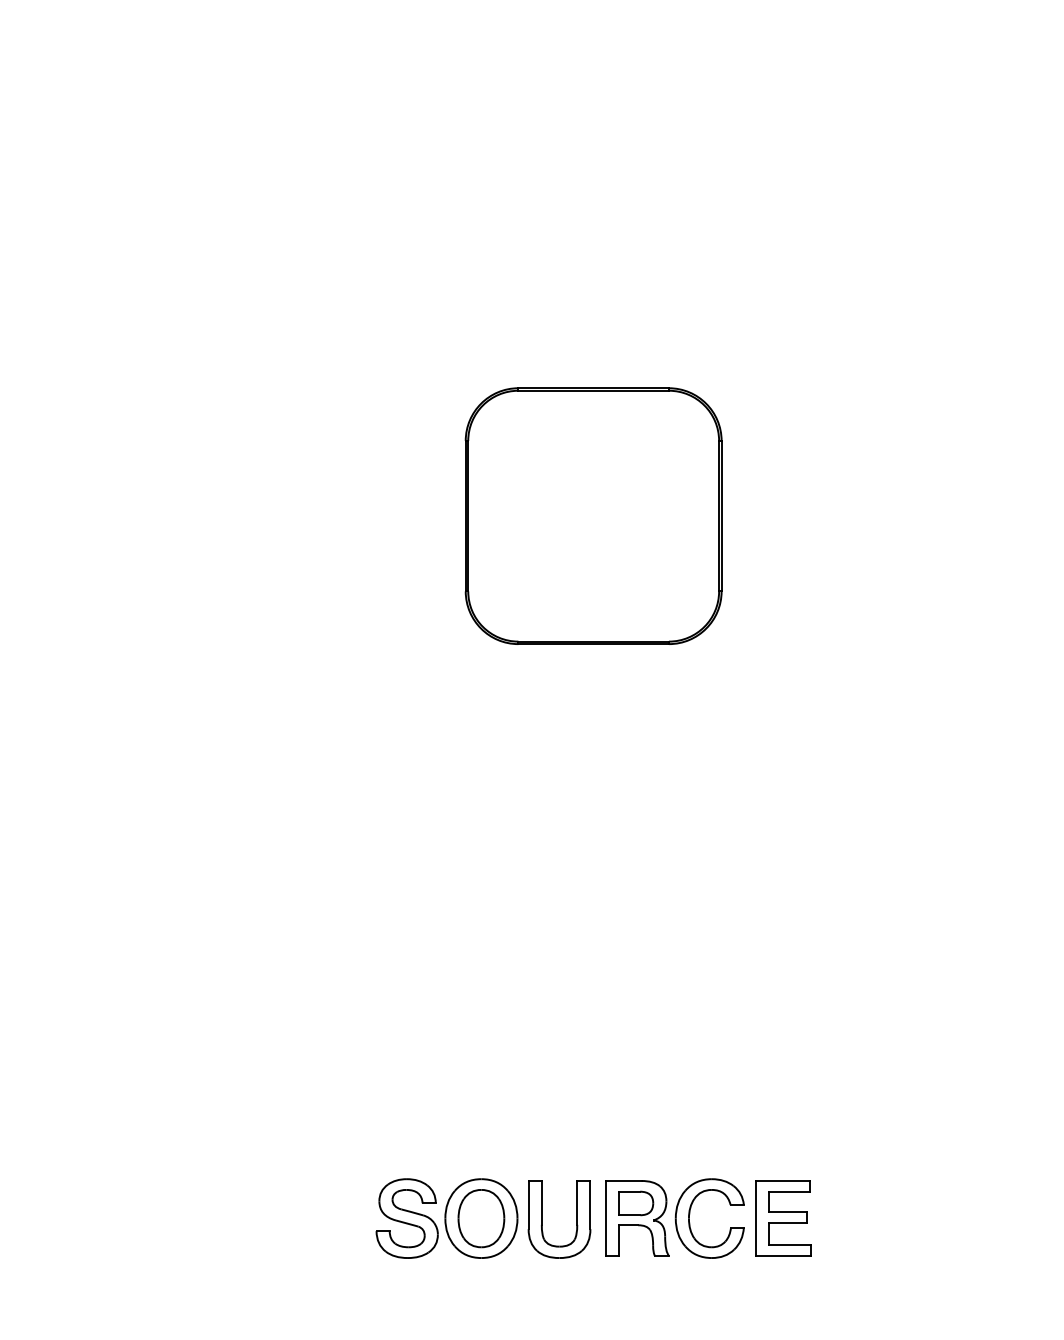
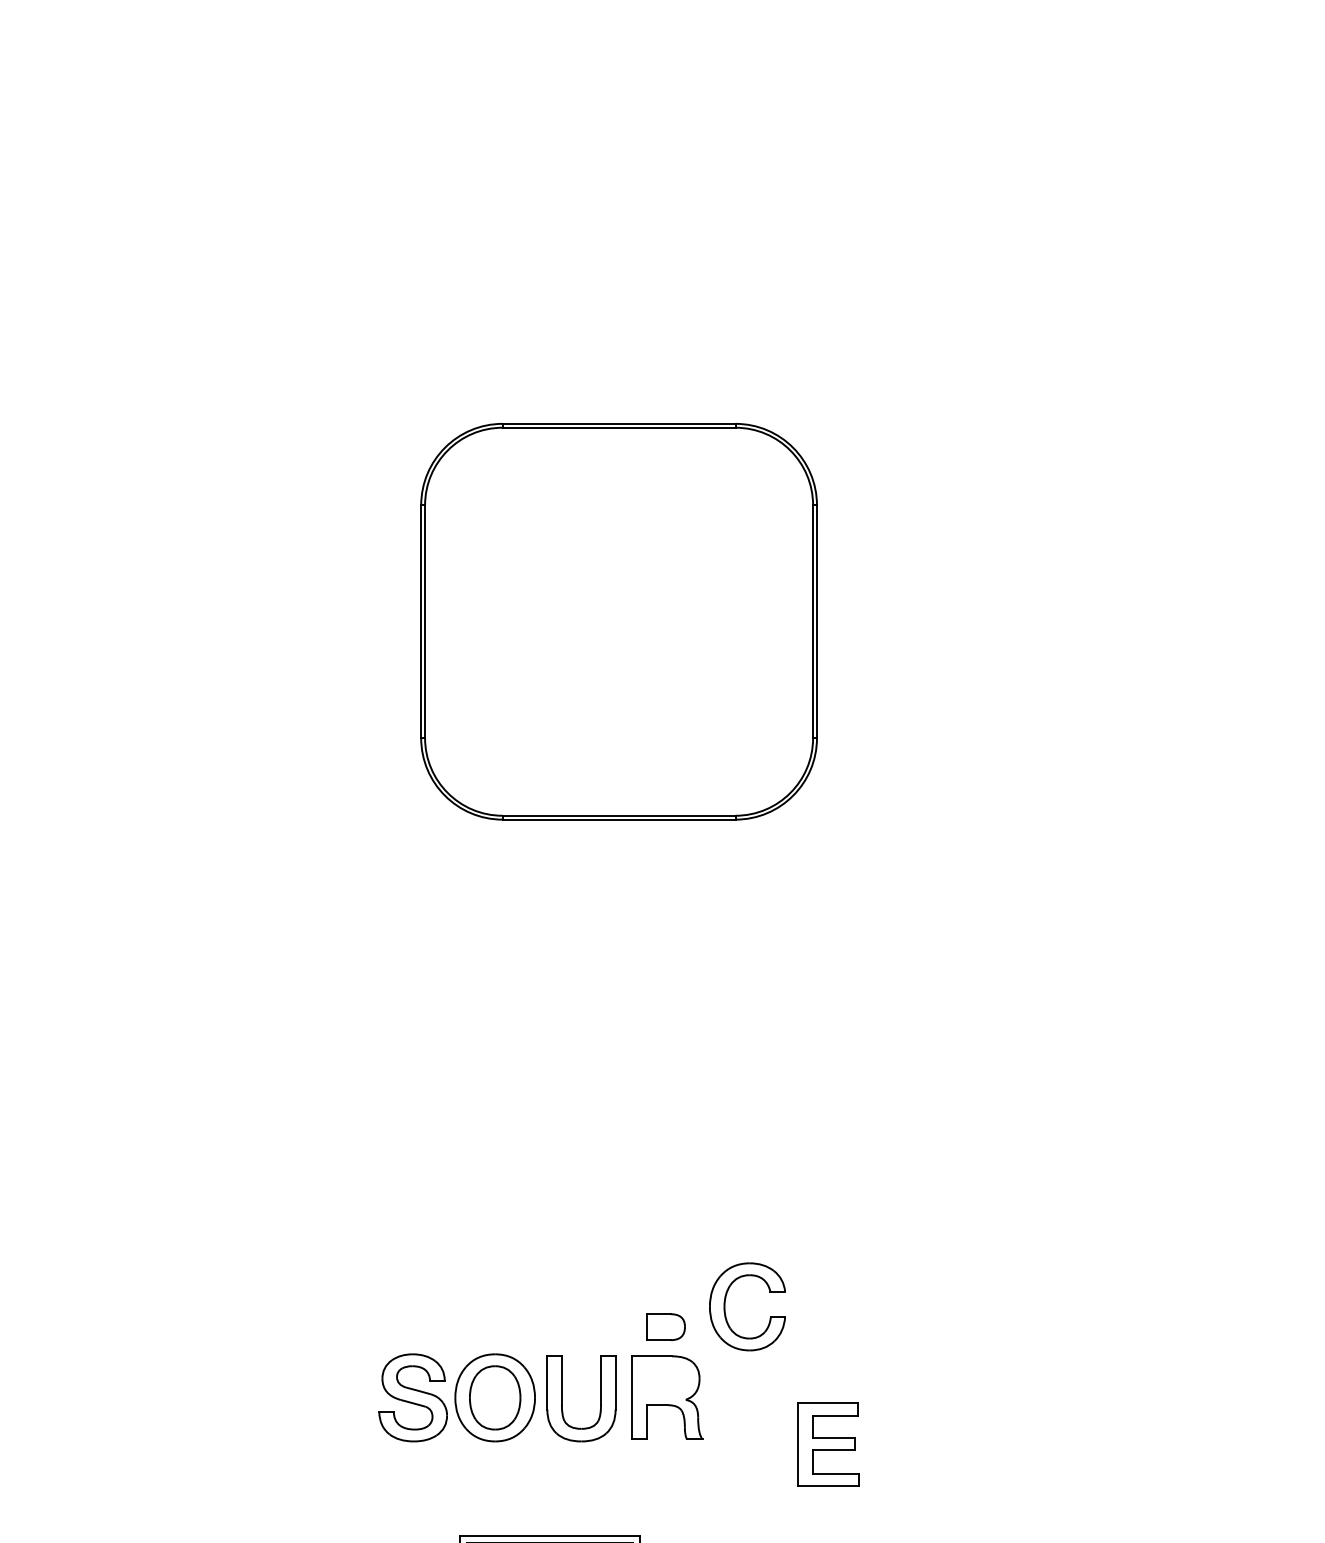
part: (593, 515) -> (619, 621), size x1.4
part: (635, 1202) -> (665, 1326), moved
part: (689, 1218) -> (725, 1306), moved
part: (783, 1218) -> (828, 1444), moved

